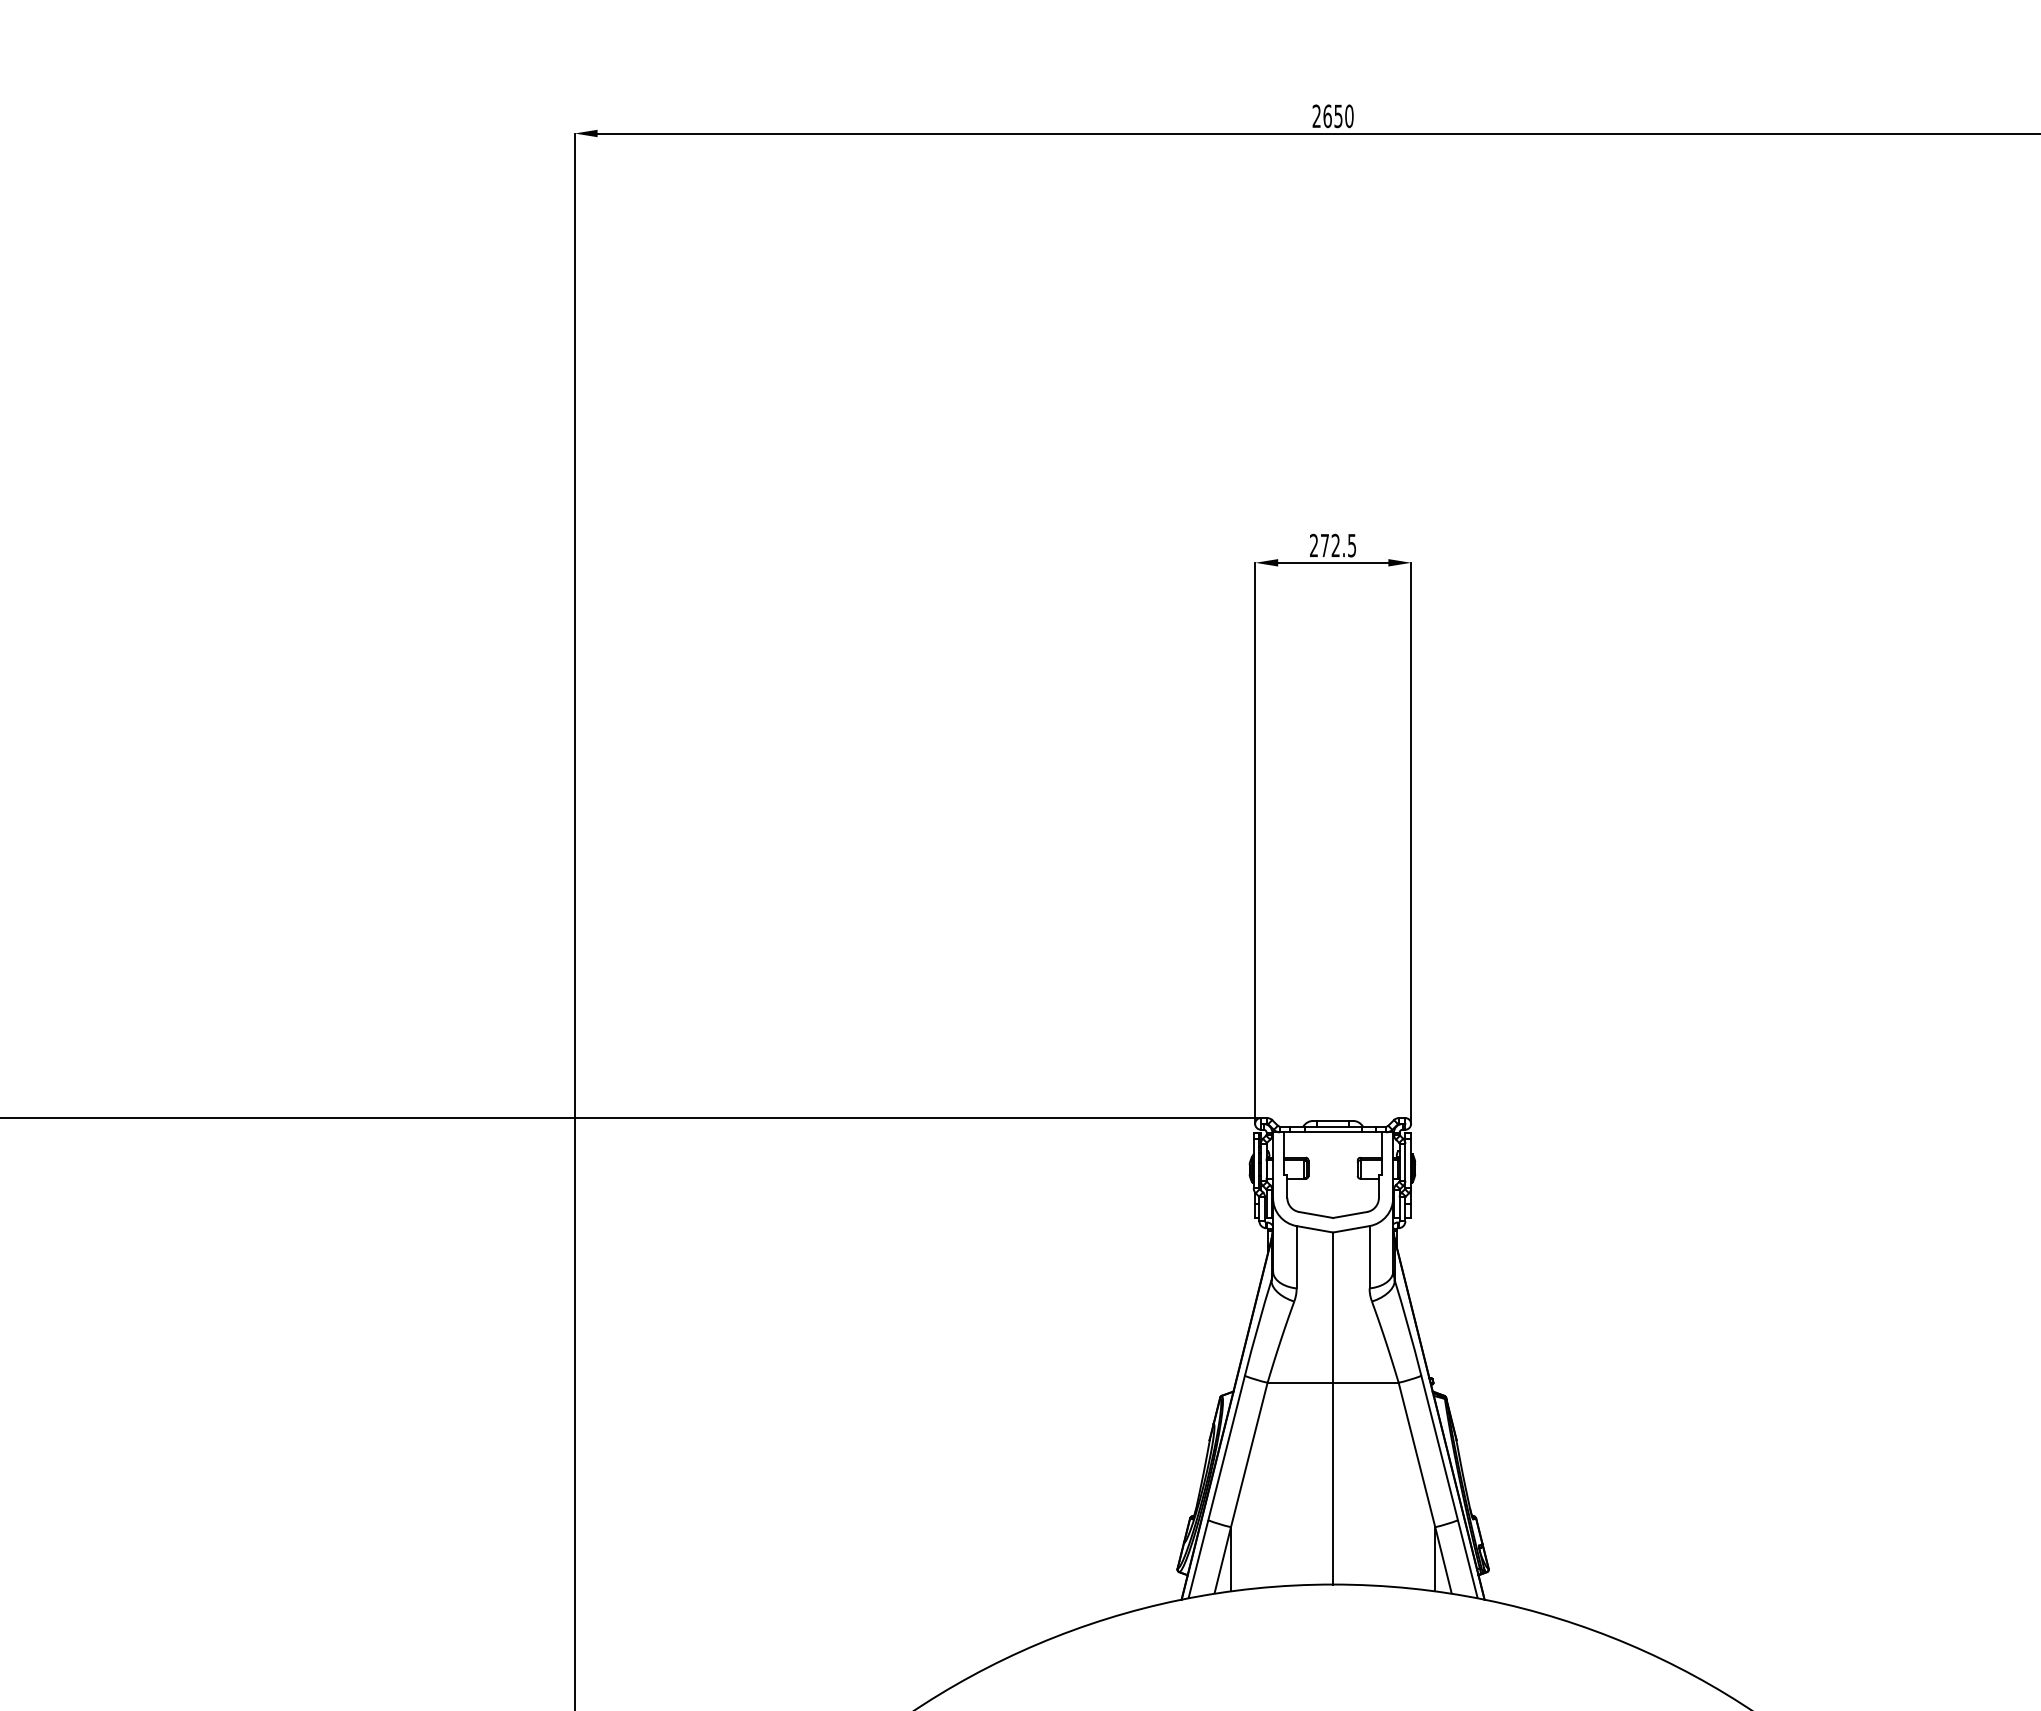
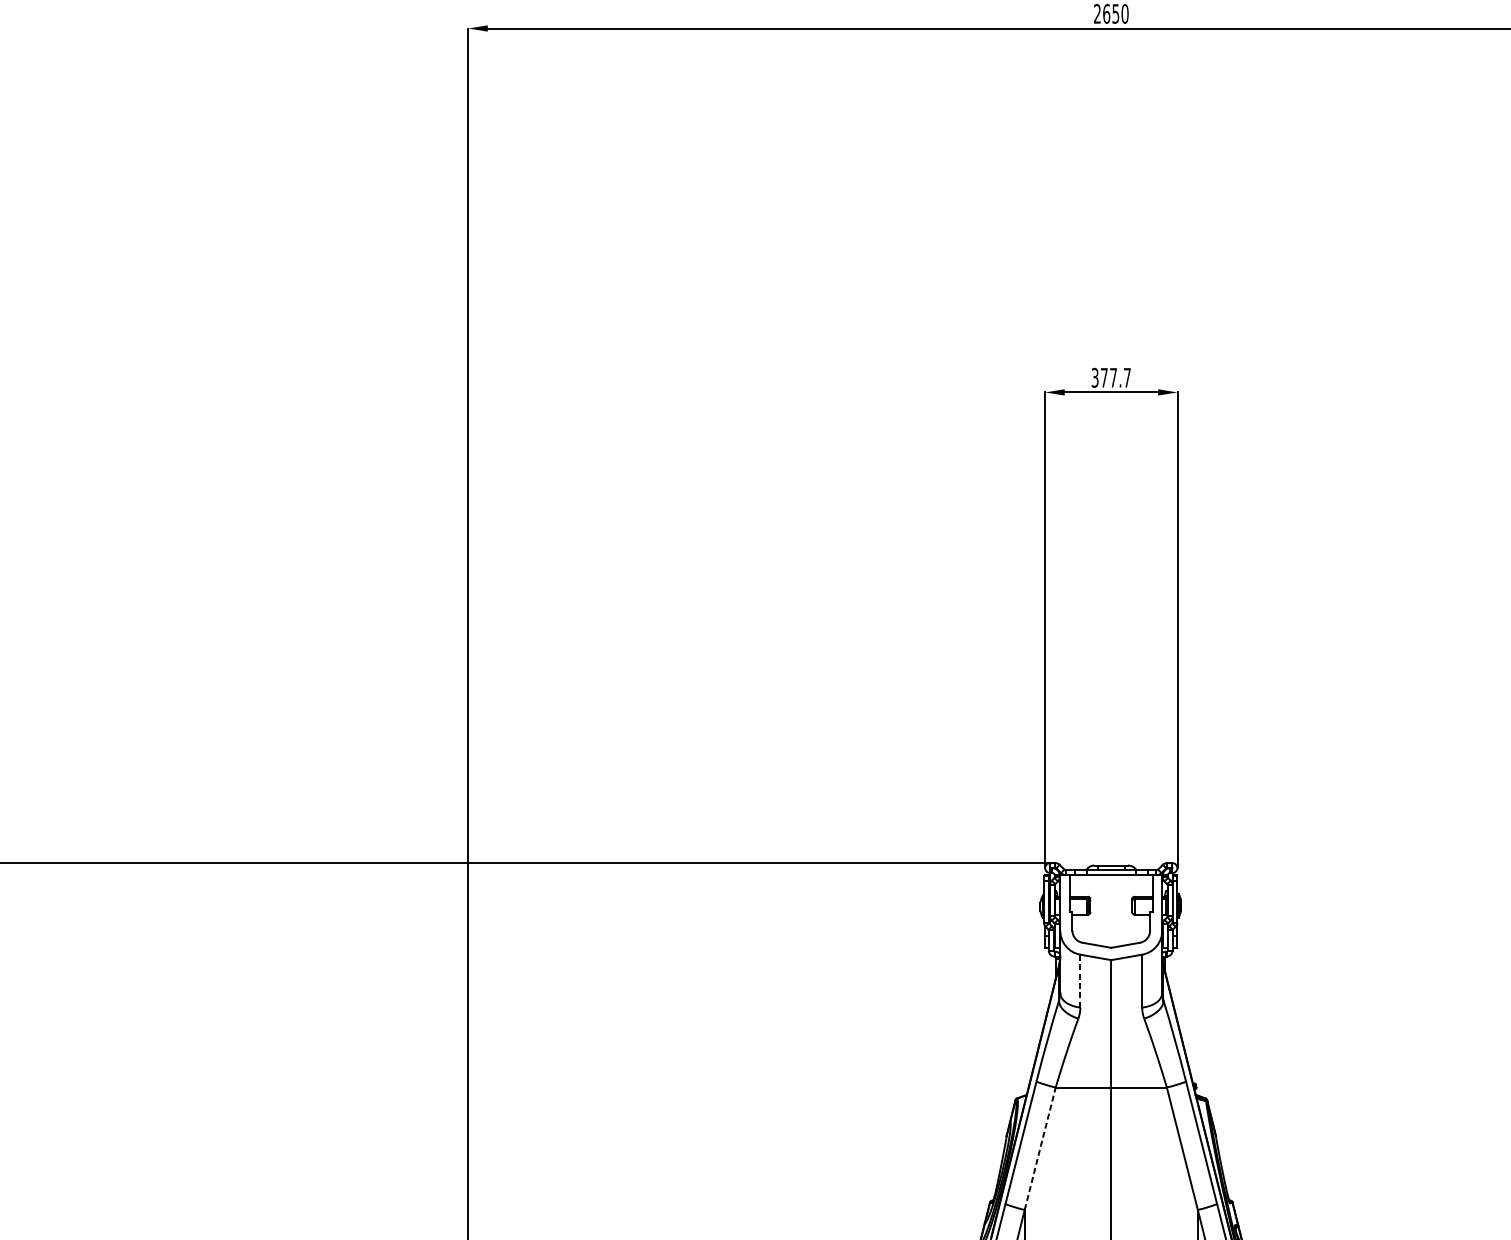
text: (1333, 545) -> (1111, 377), 272.5 -> 377.7
line: (1296, 1256) -> (1080, 980), solid -> dashed
line: (1249, 1454) -> (1040, 1148), solid -> dashed

